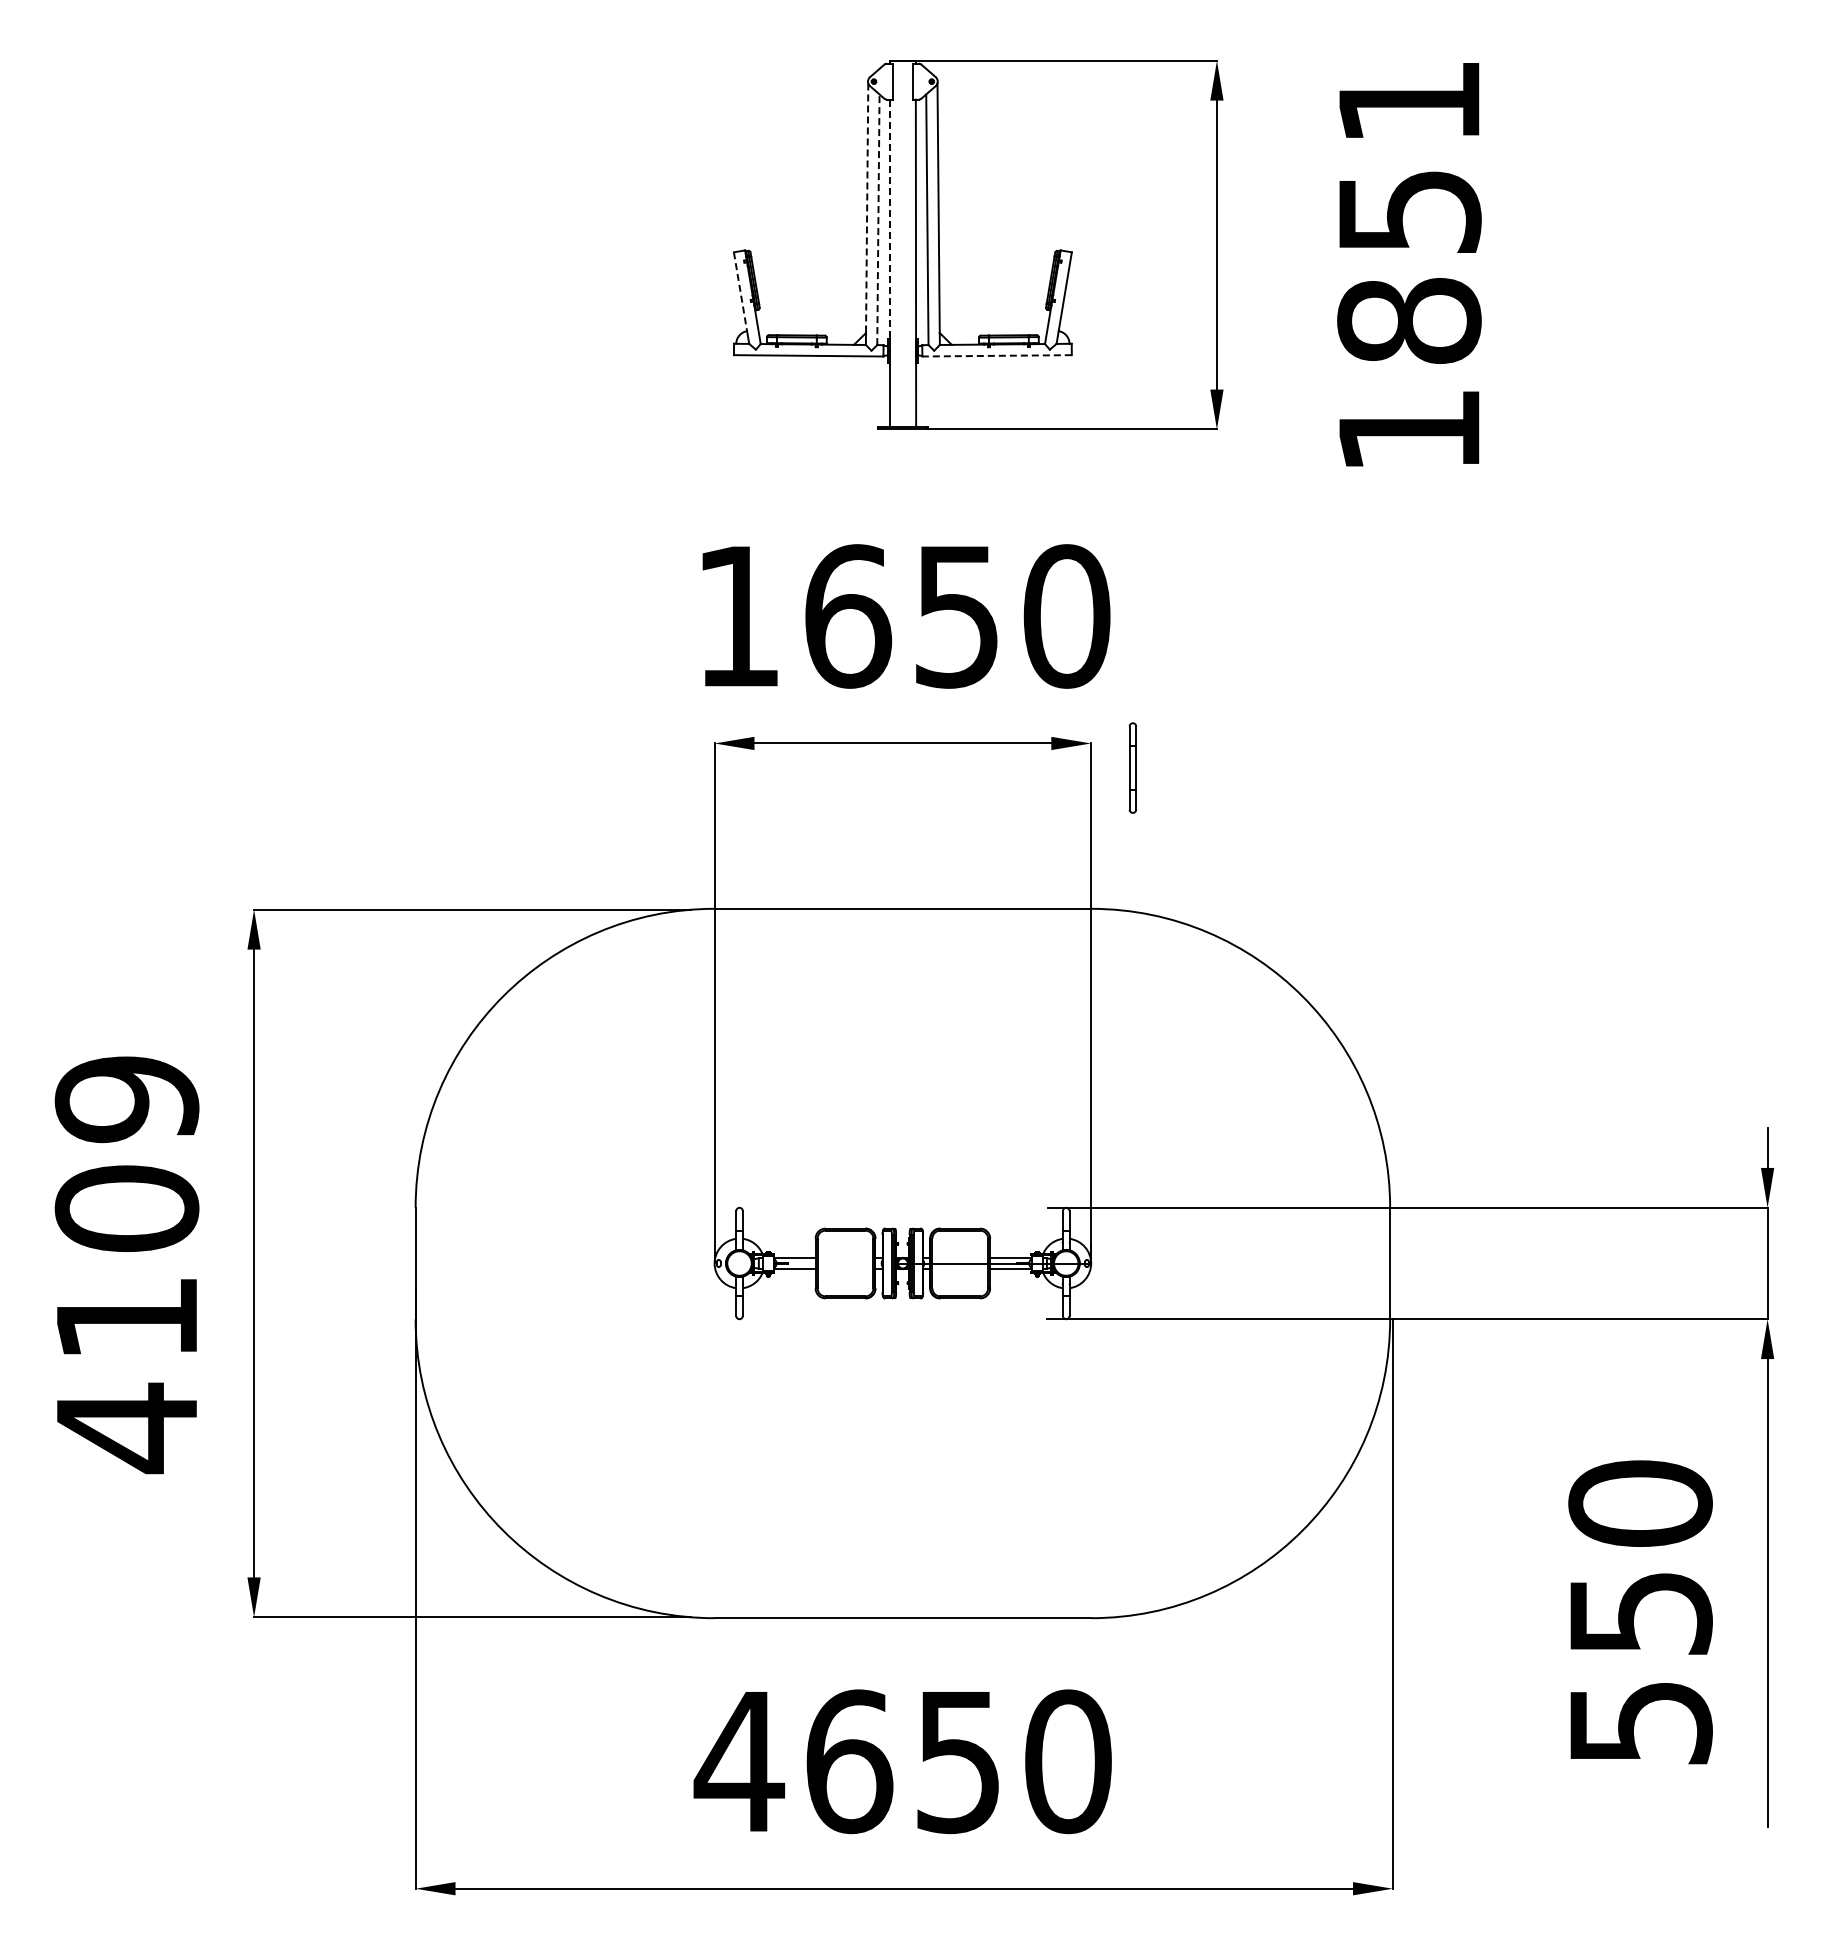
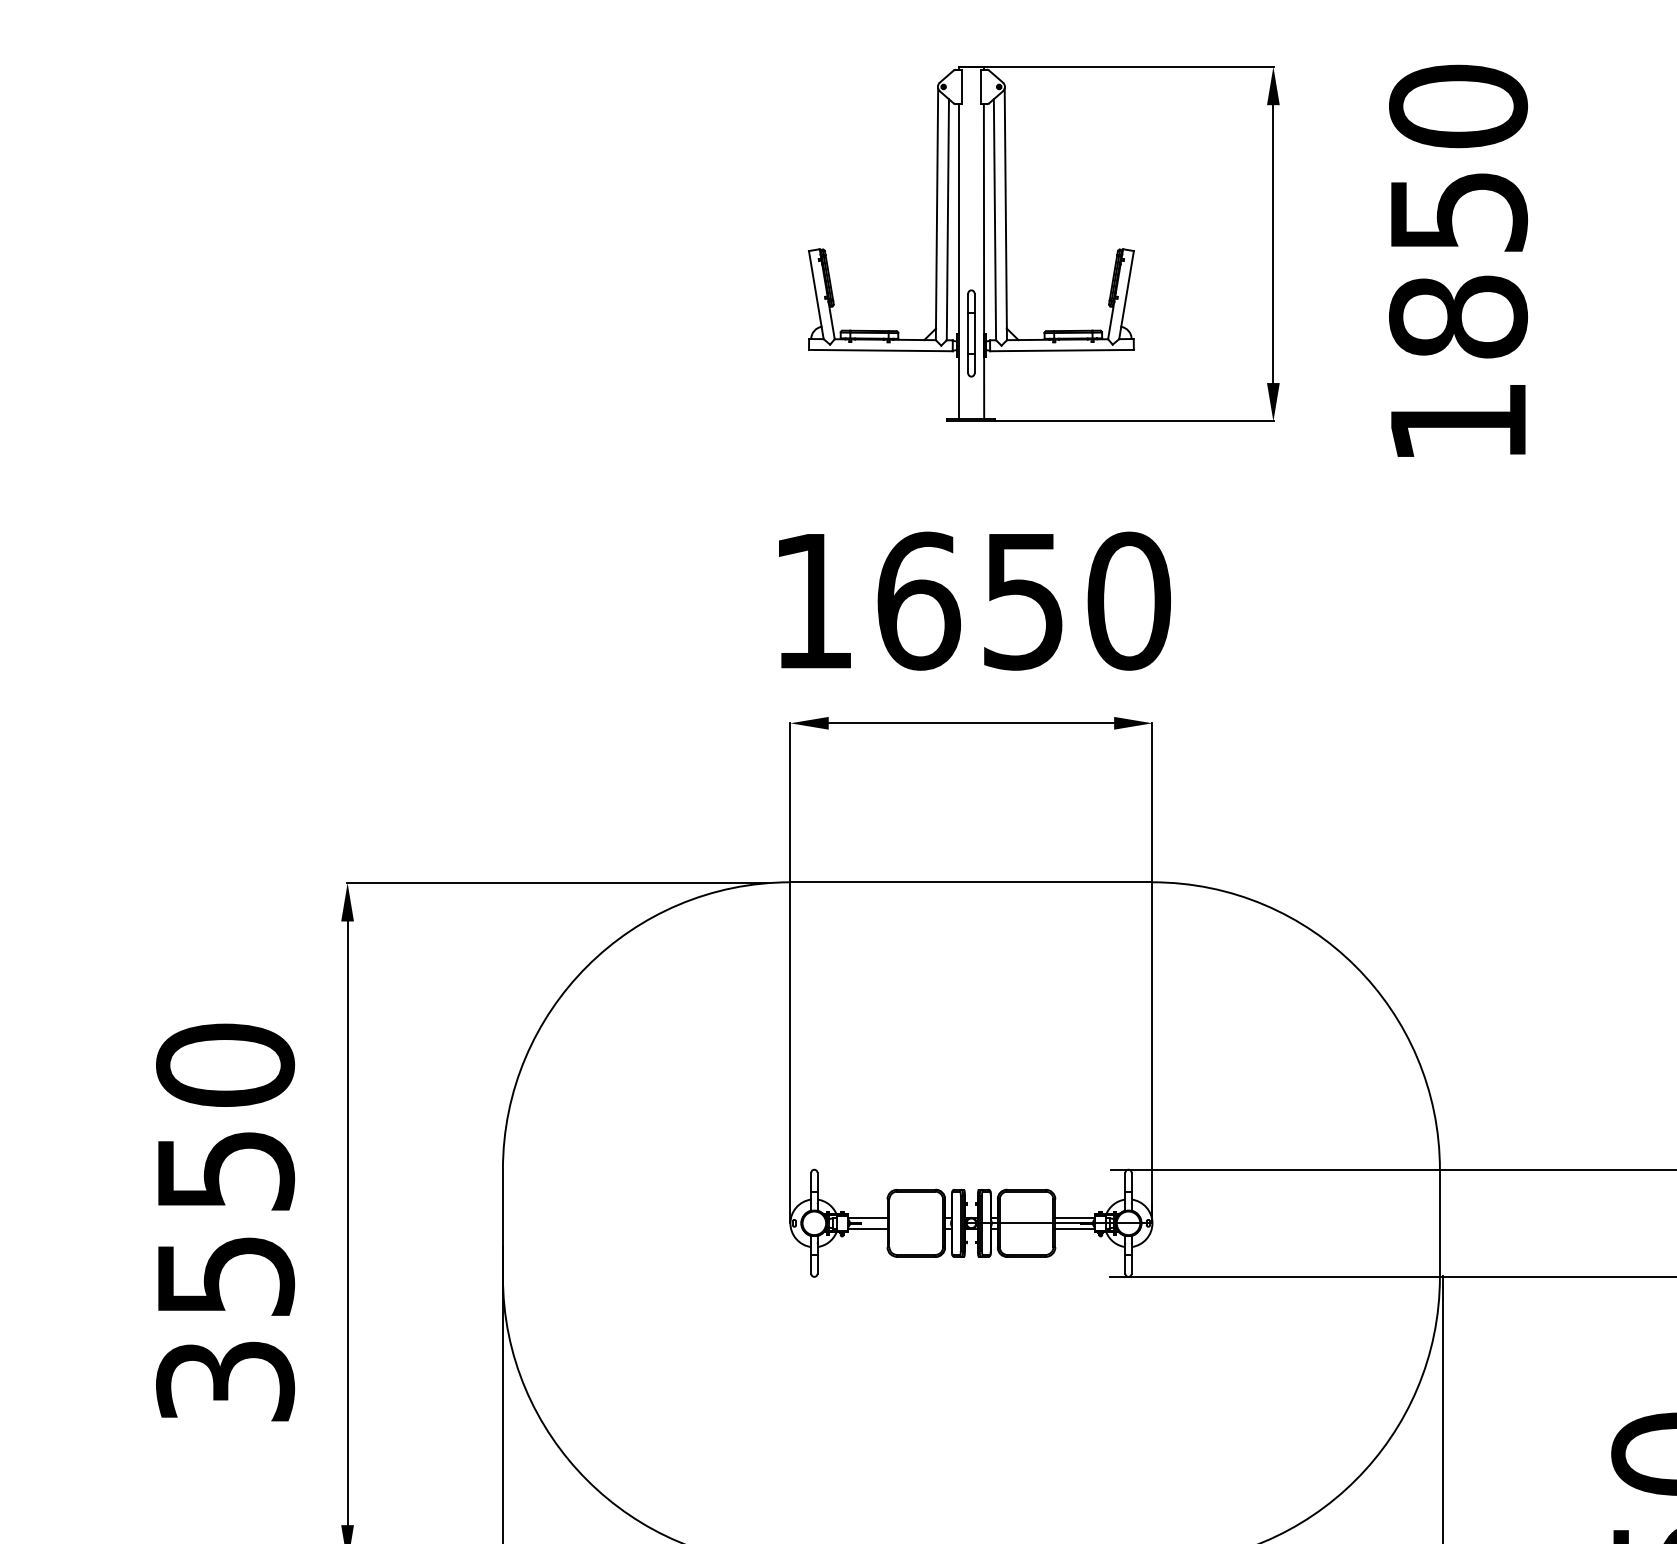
text: (1409, 101) -> (1458, 106), 1851 -> 1850
line: (867, 208) -> (937, 208), dashed -> solid
line: (878, 219) -> (947, 219), dashed -> solid
line: (889, 219) -> (958, 219), dashed -> solid
line: (740, 291) -> (815, 288), dashed -> solid
line: (997, 355) -> (1062, 350), dashed -> solid
part: (1132, 767) -> (971, 332), moved
text: (126, 1264) -> (224, 1224), 4109 -> 3550

